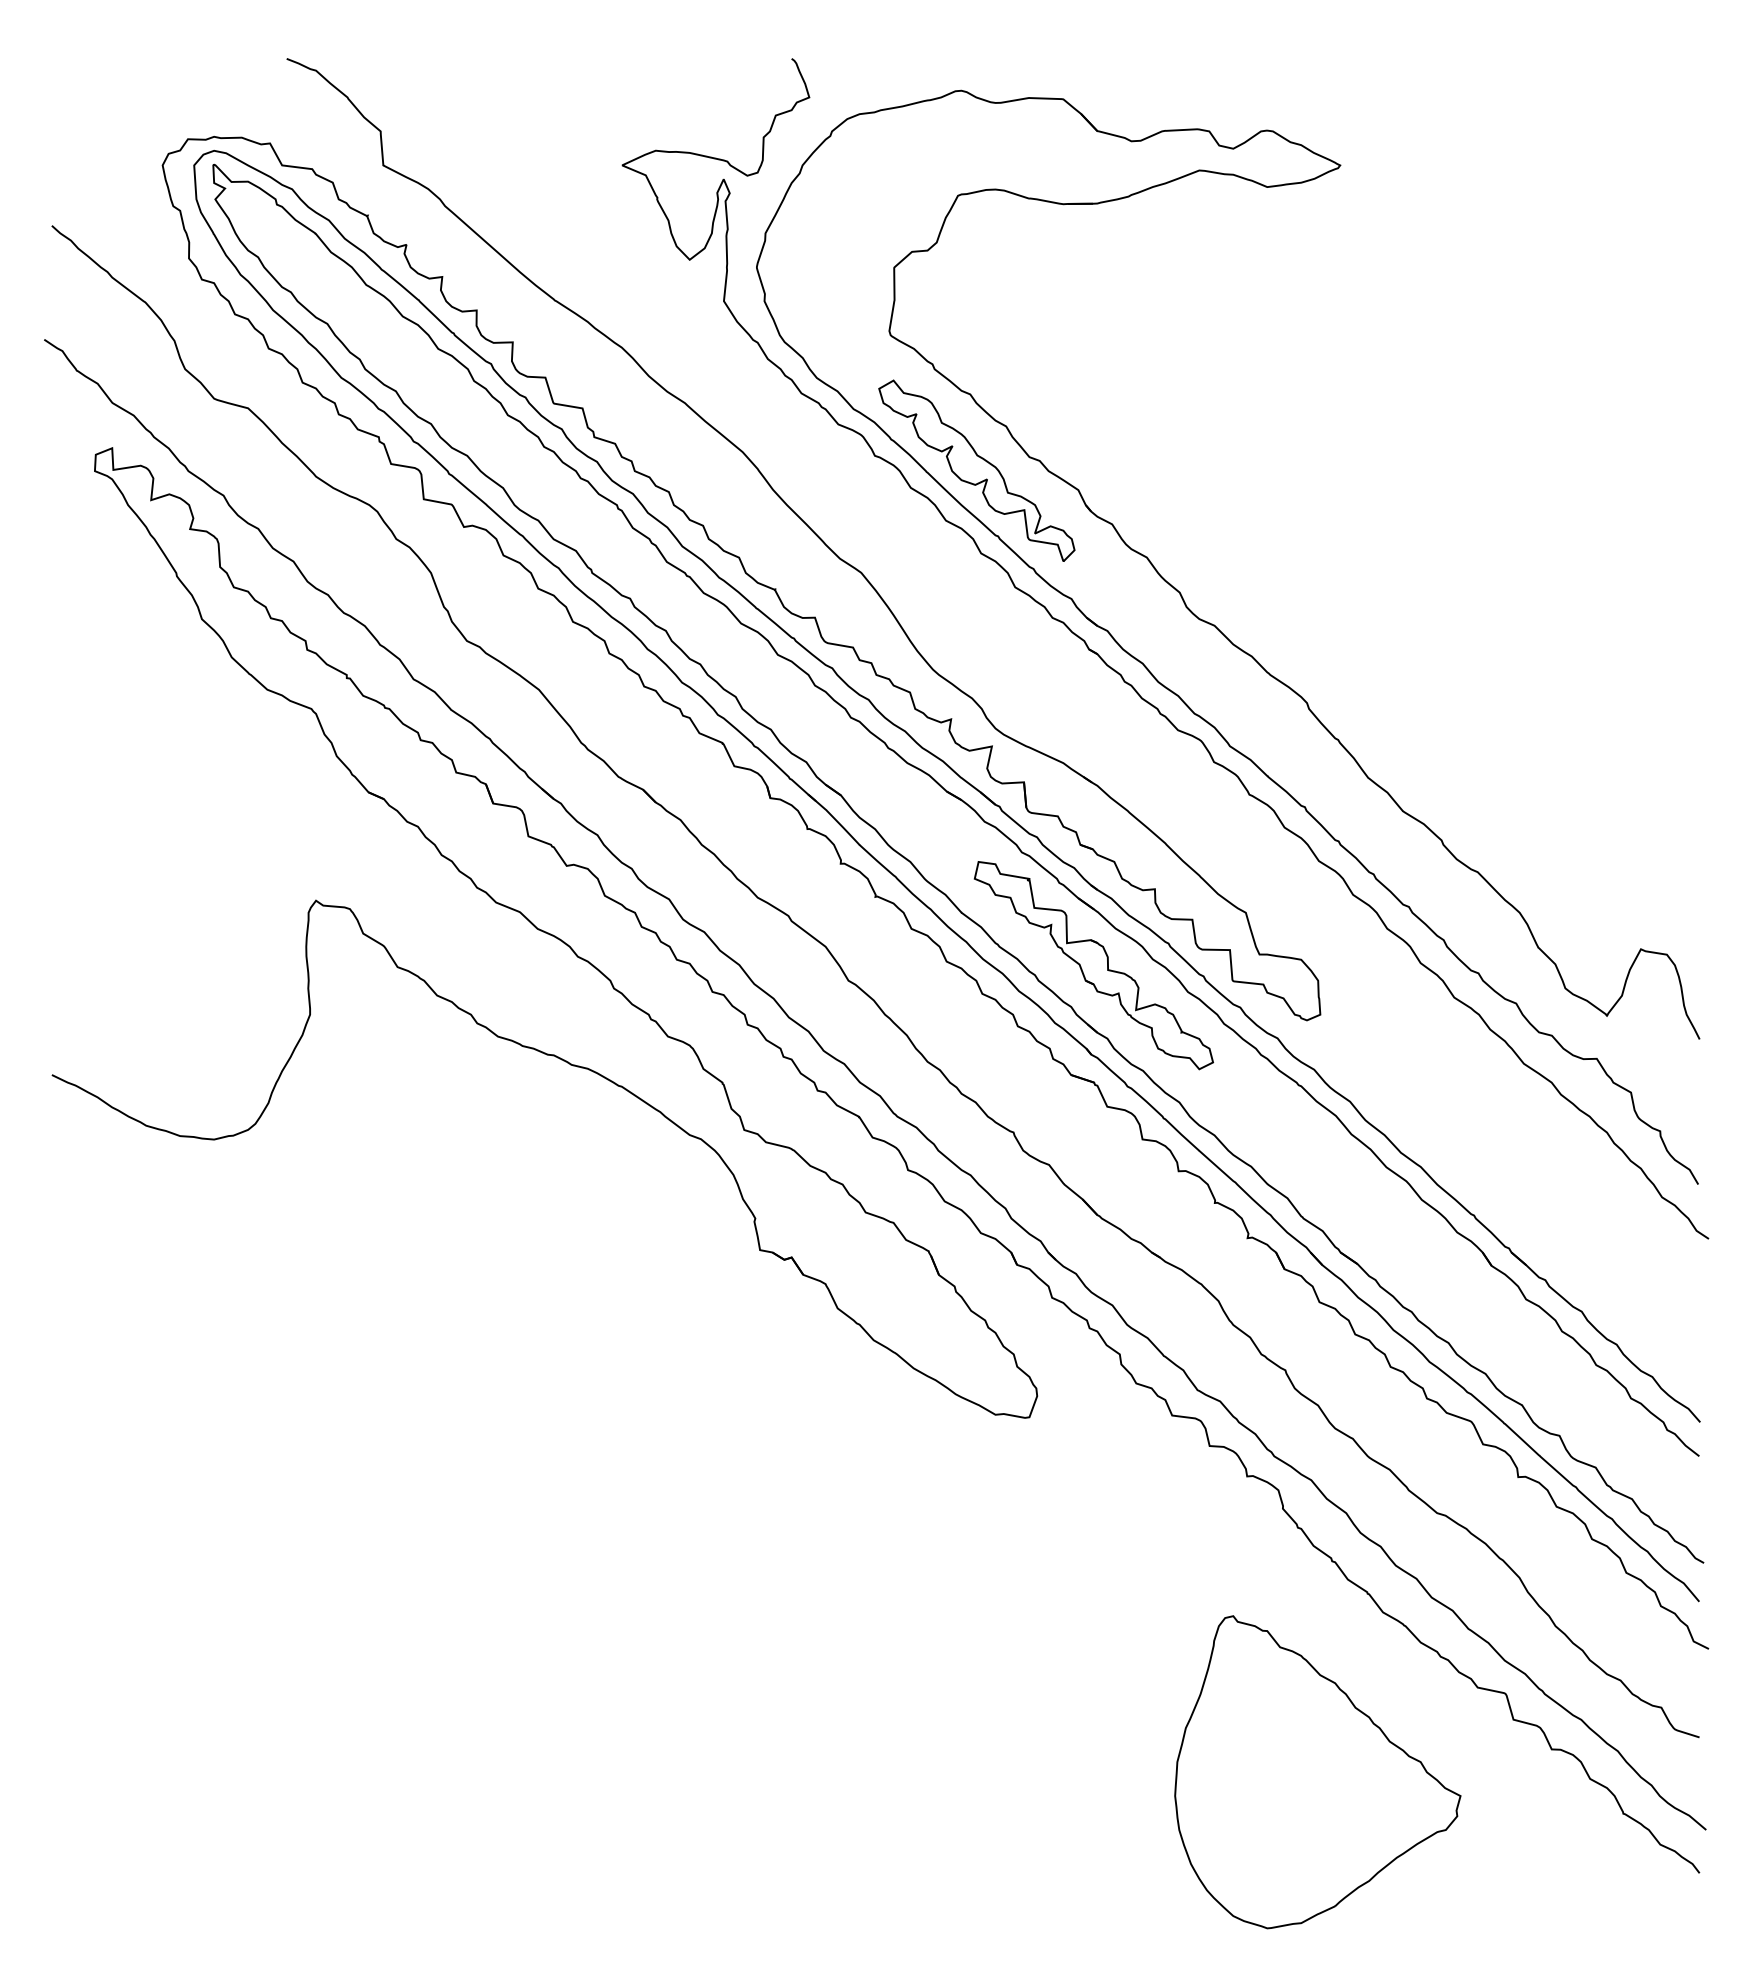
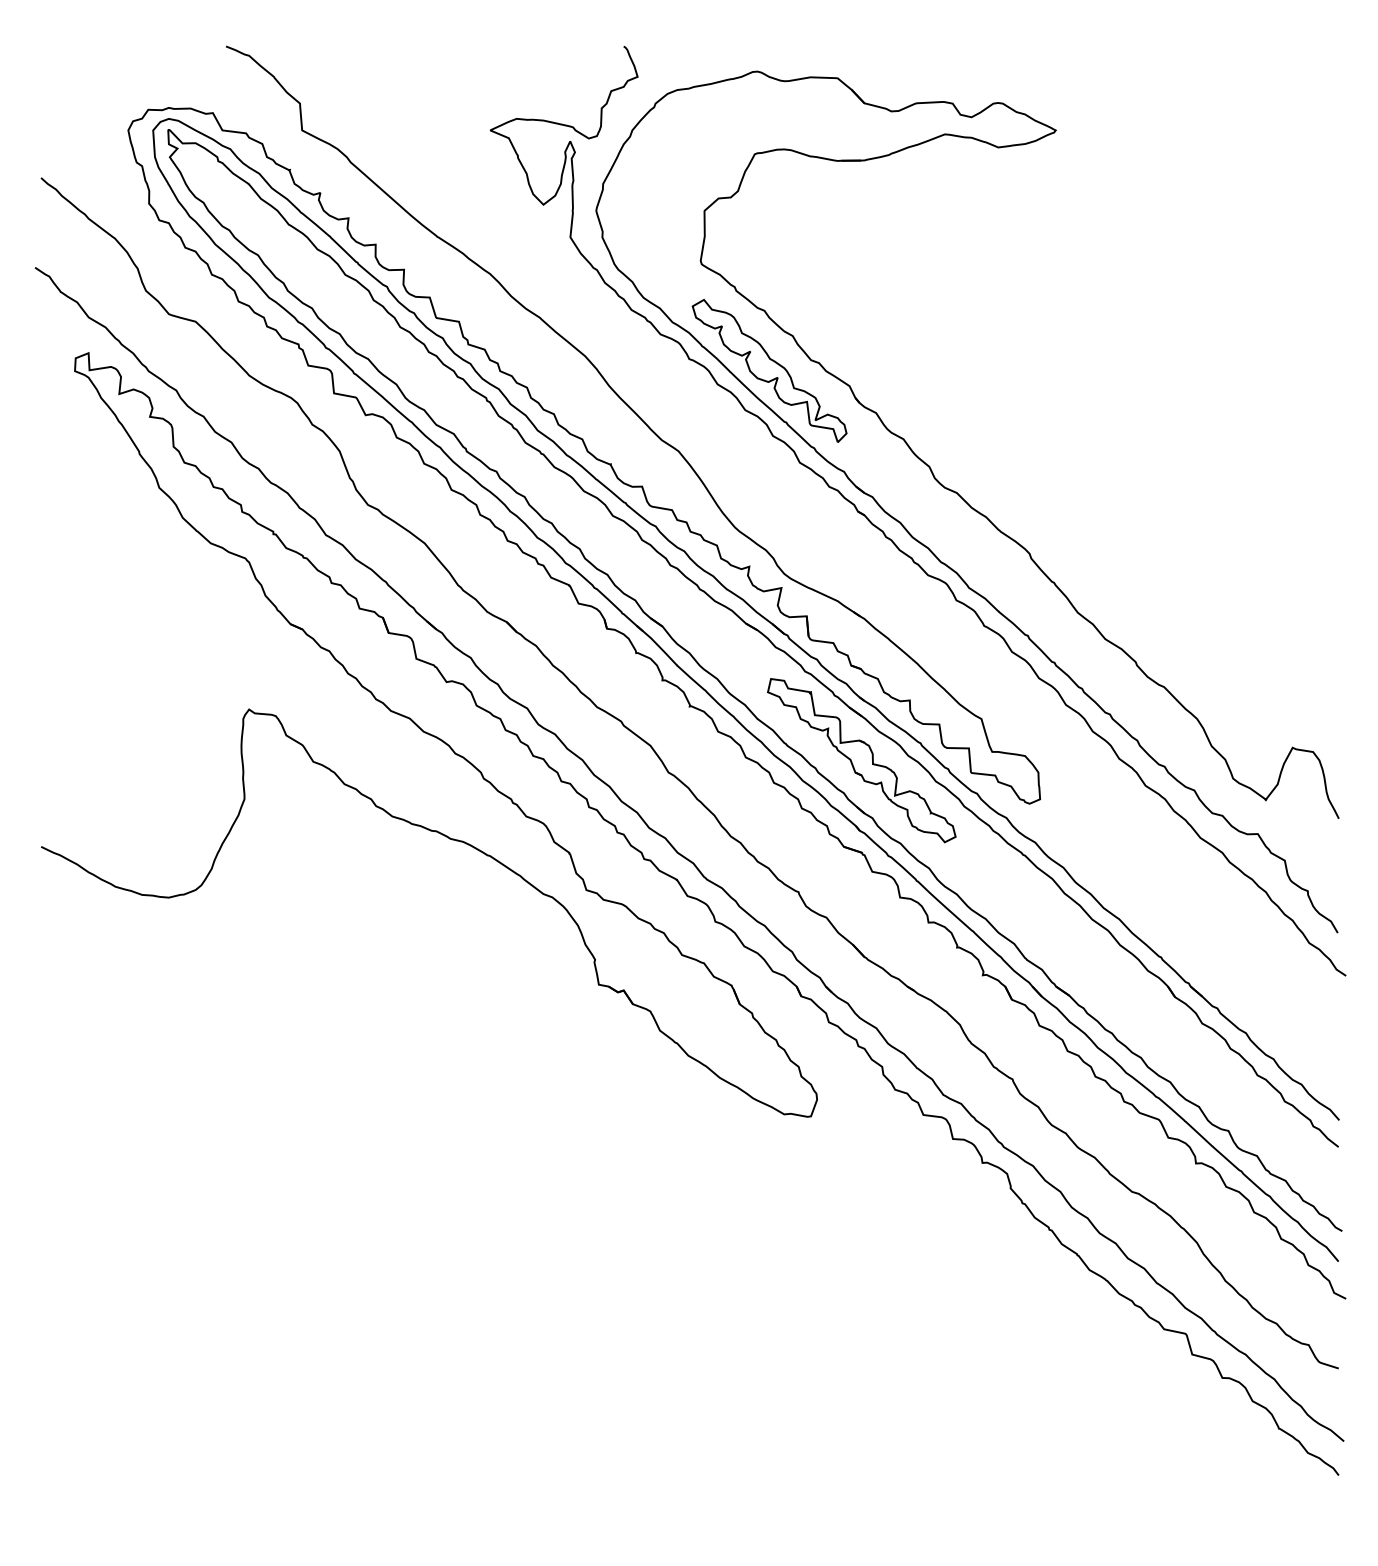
part: (1317, 1772) -> (1037, 1396), removed

